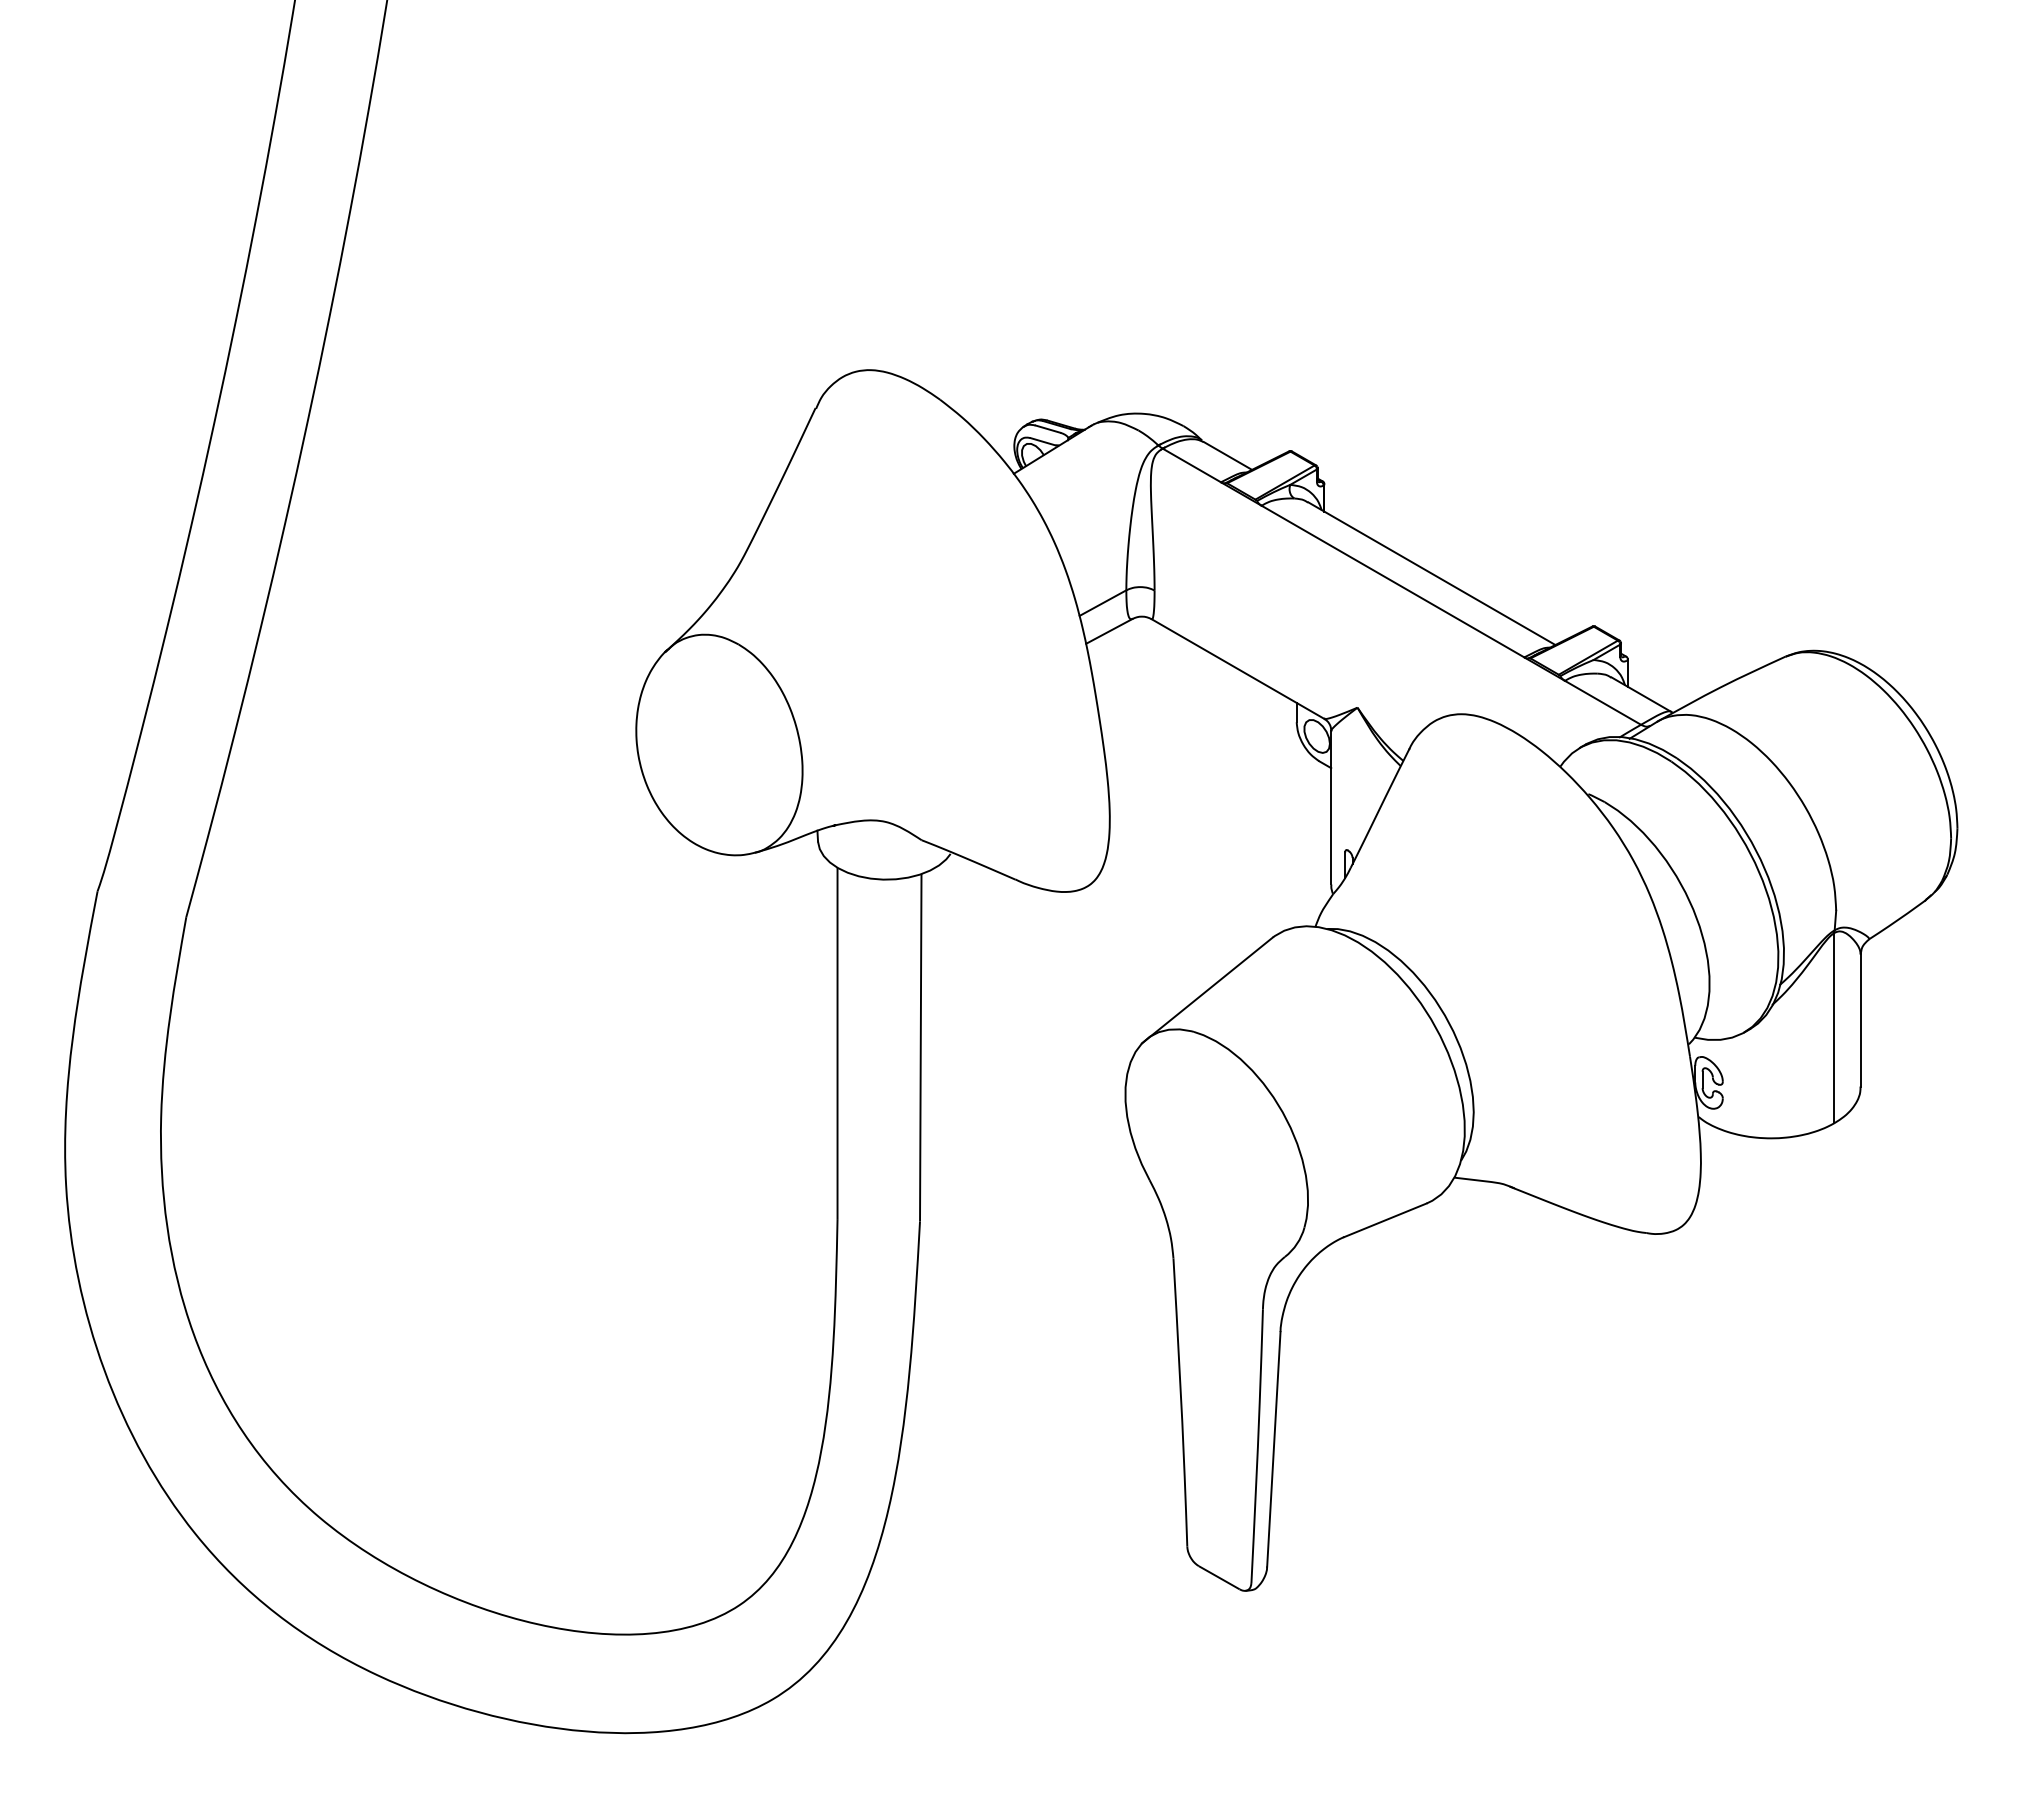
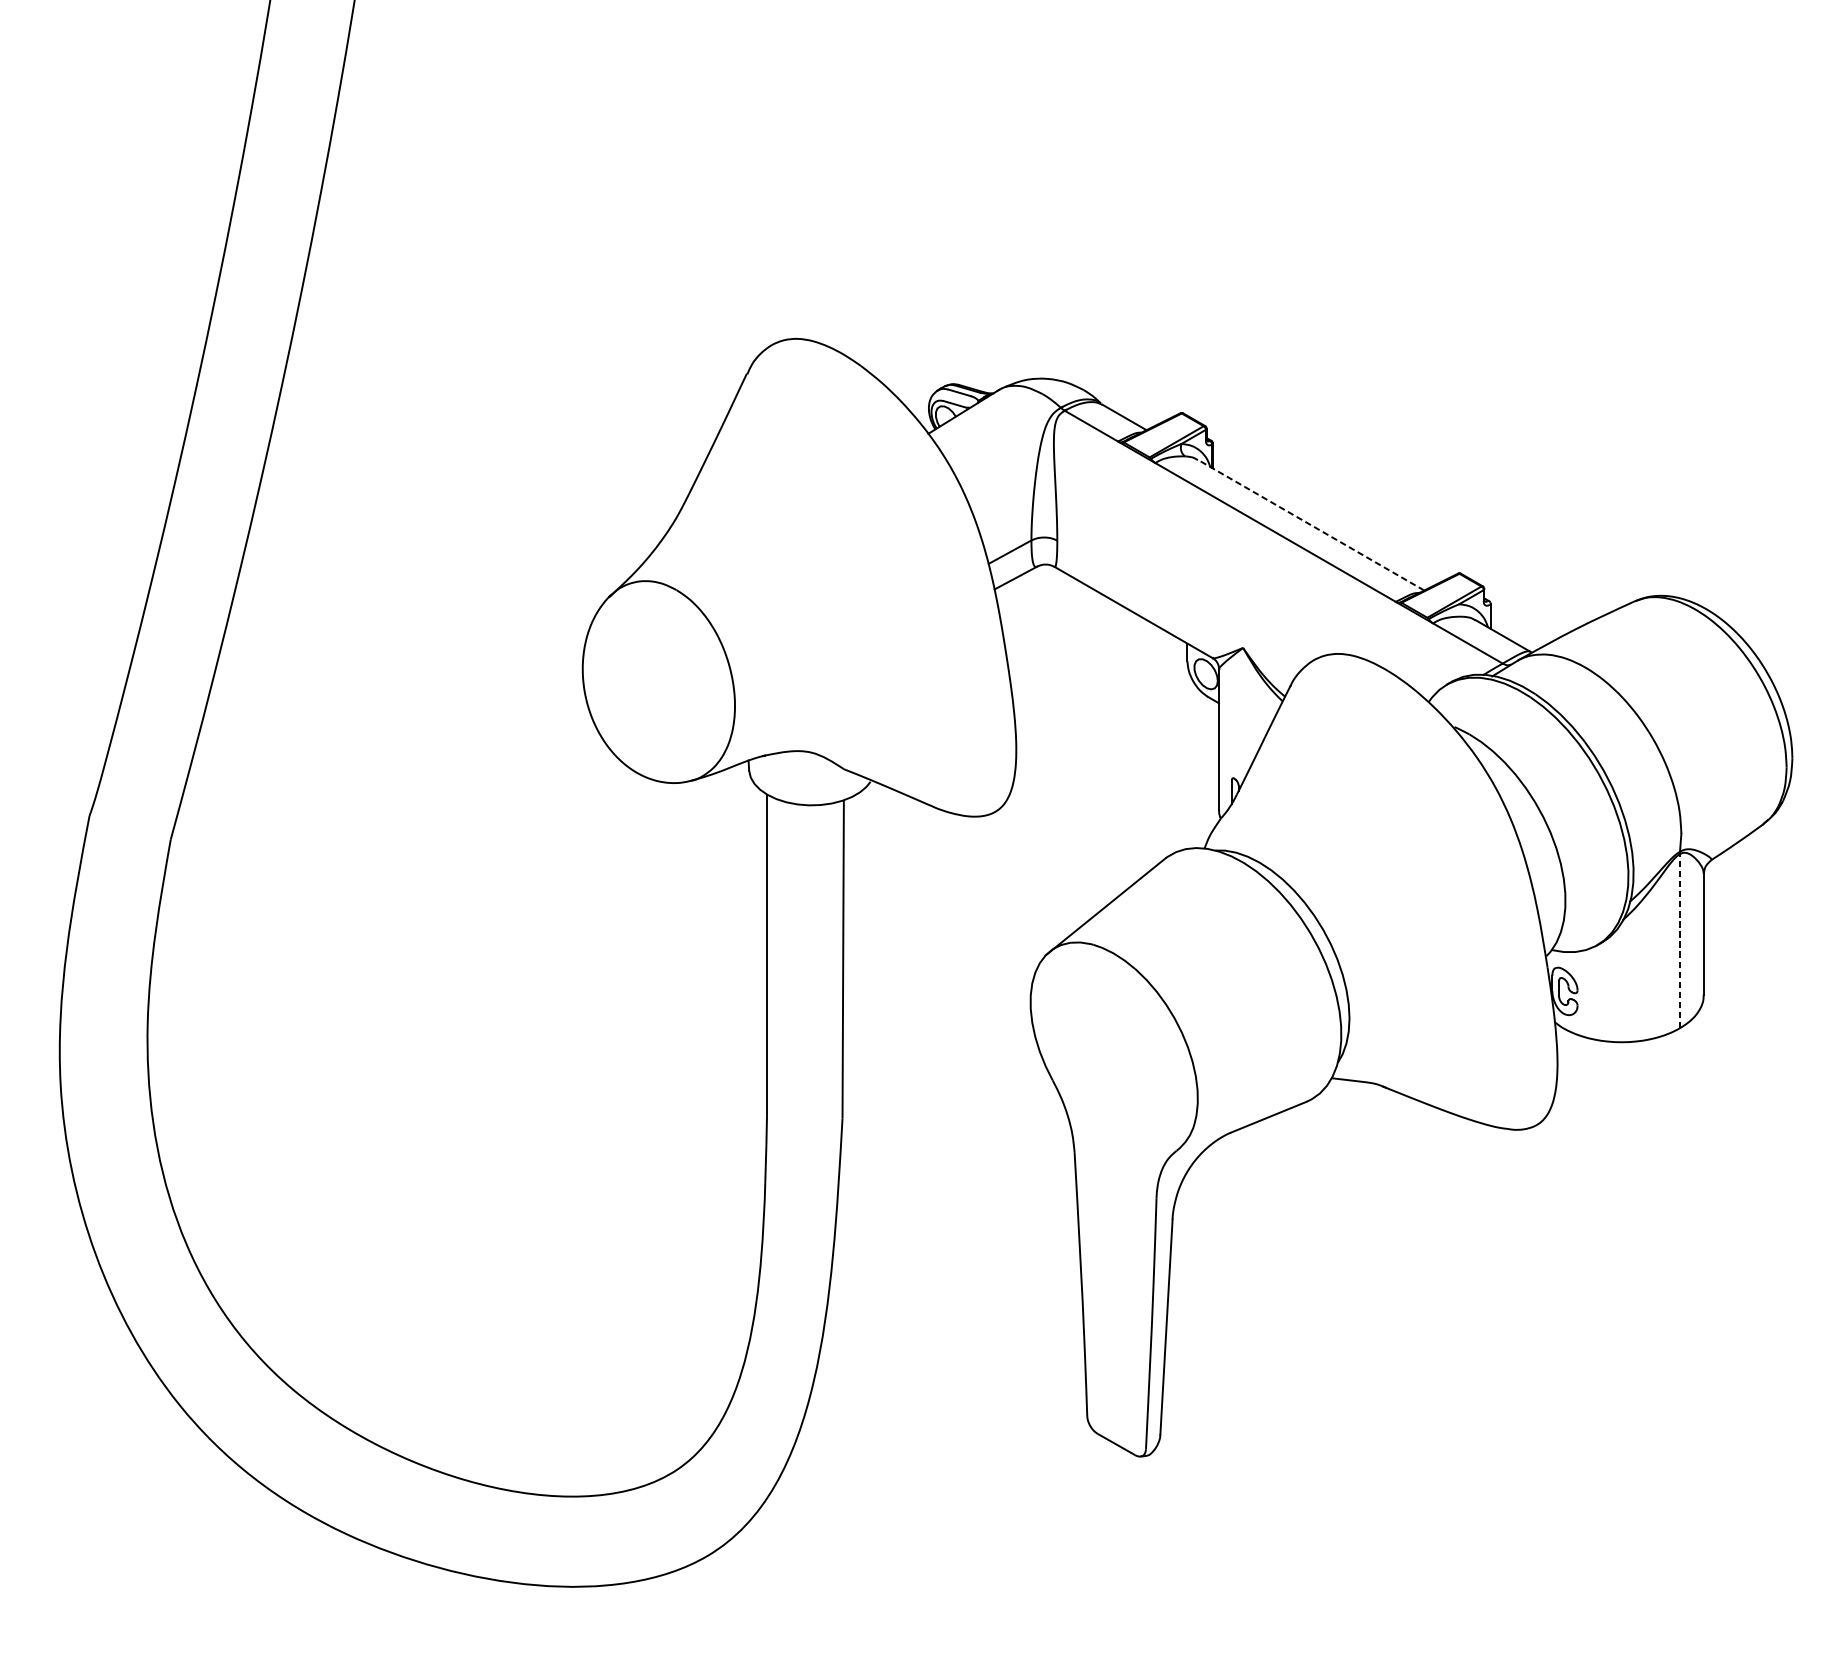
line: (1431, 573) -> (1310, 525), solid -> dashed
line: (1834, 1027) -> (1679, 940), solid -> dashed

